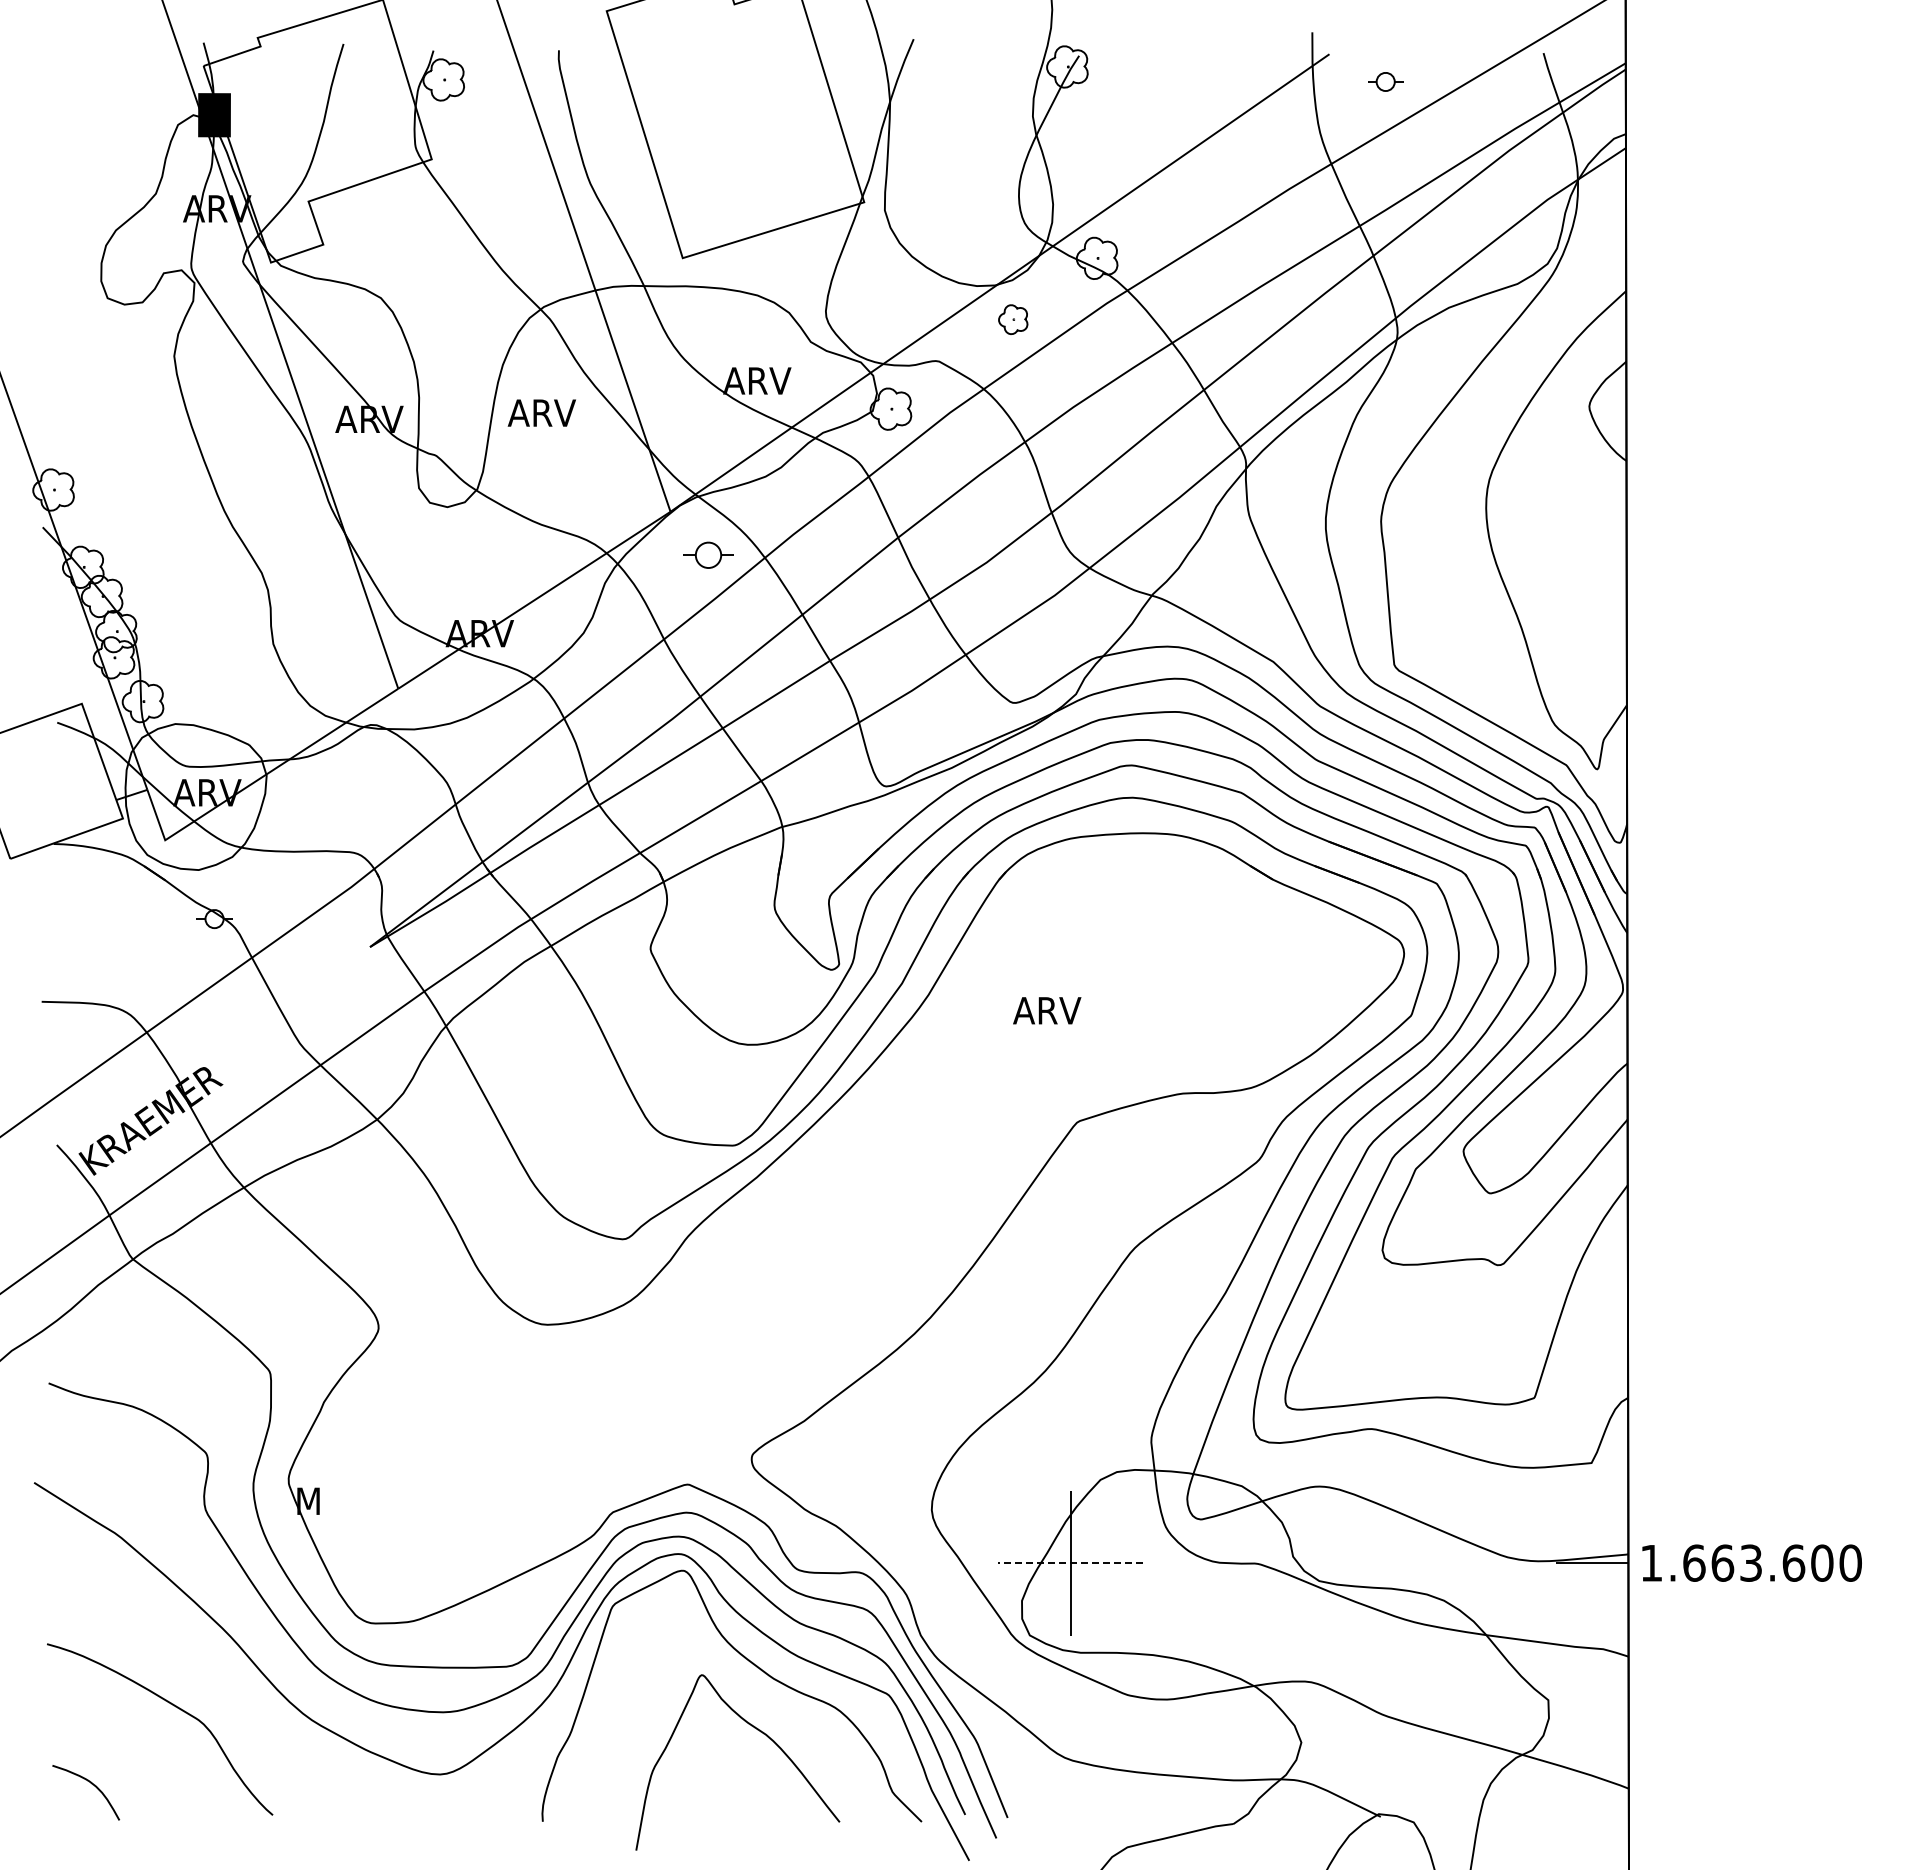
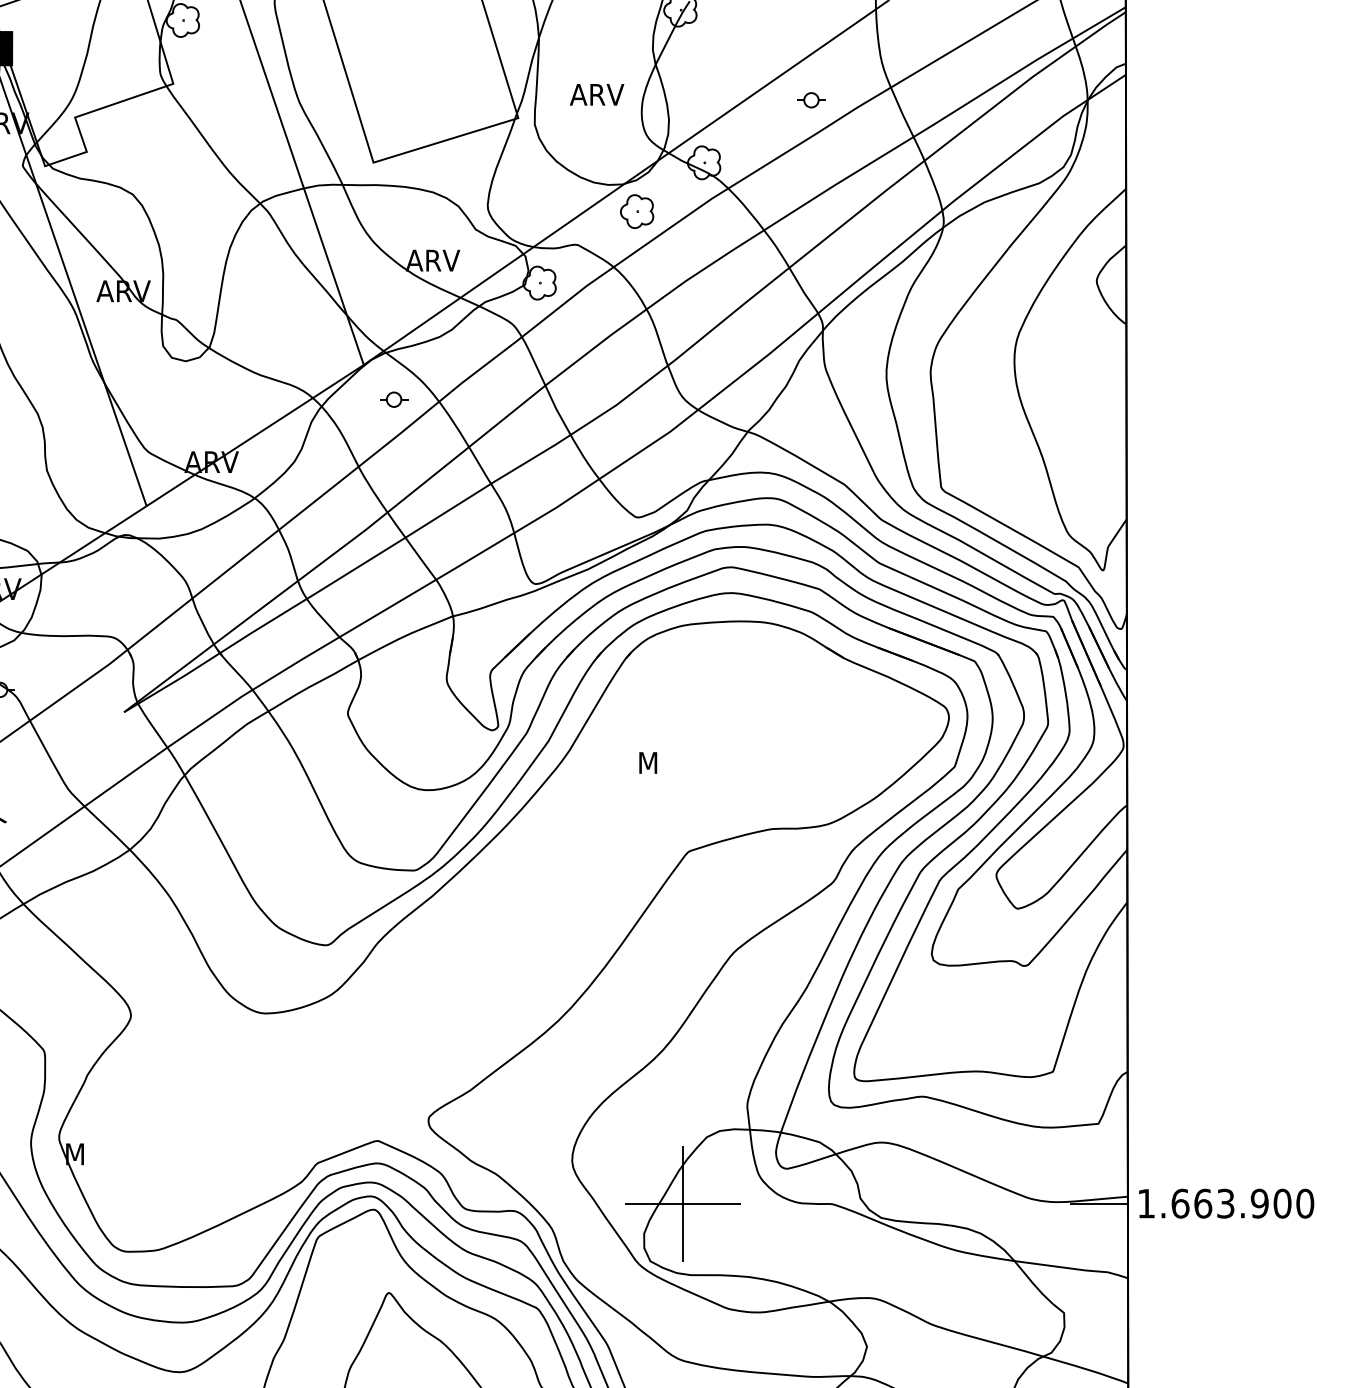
part: (1385, 81) -> (811, 99), moved
part: (1013, 319) -> (637, 211), size x1.43
text: (541, 412) -> (596, 94), moved
part: (708, 555) -> (394, 399), size x0.71
text: (1047, 1010) -> (664, 762), ARV -> M
text: (1793, 1562) -> (1259, 1203), 1.663.600 -> 1.663.900
line: (1070, 1563) -> (682, 1203), dashed -> solid

